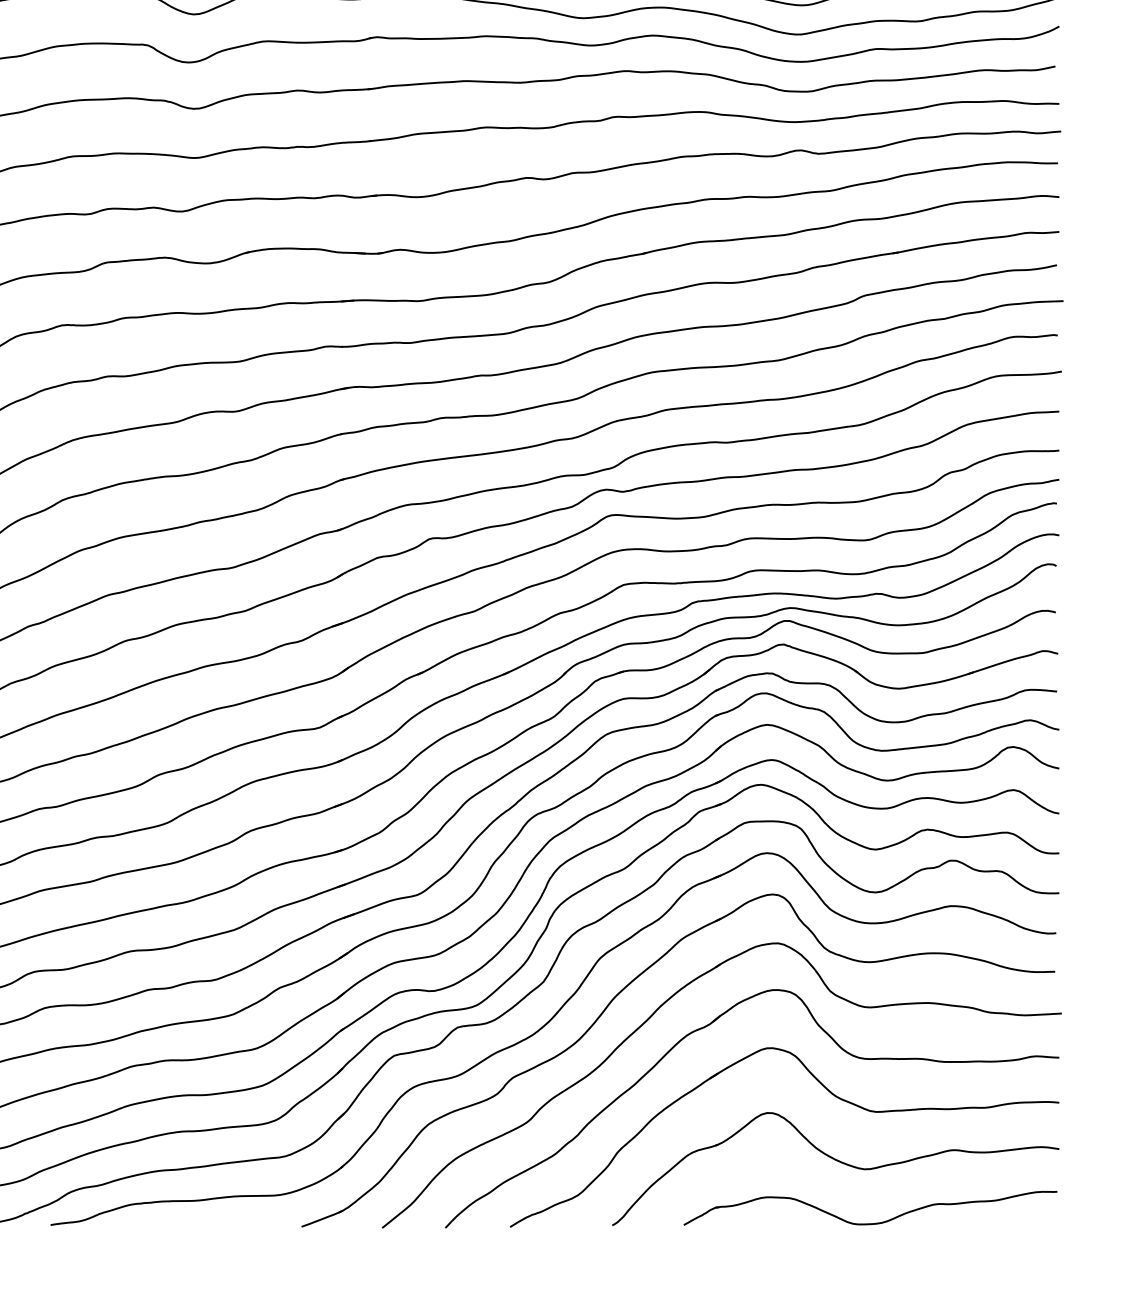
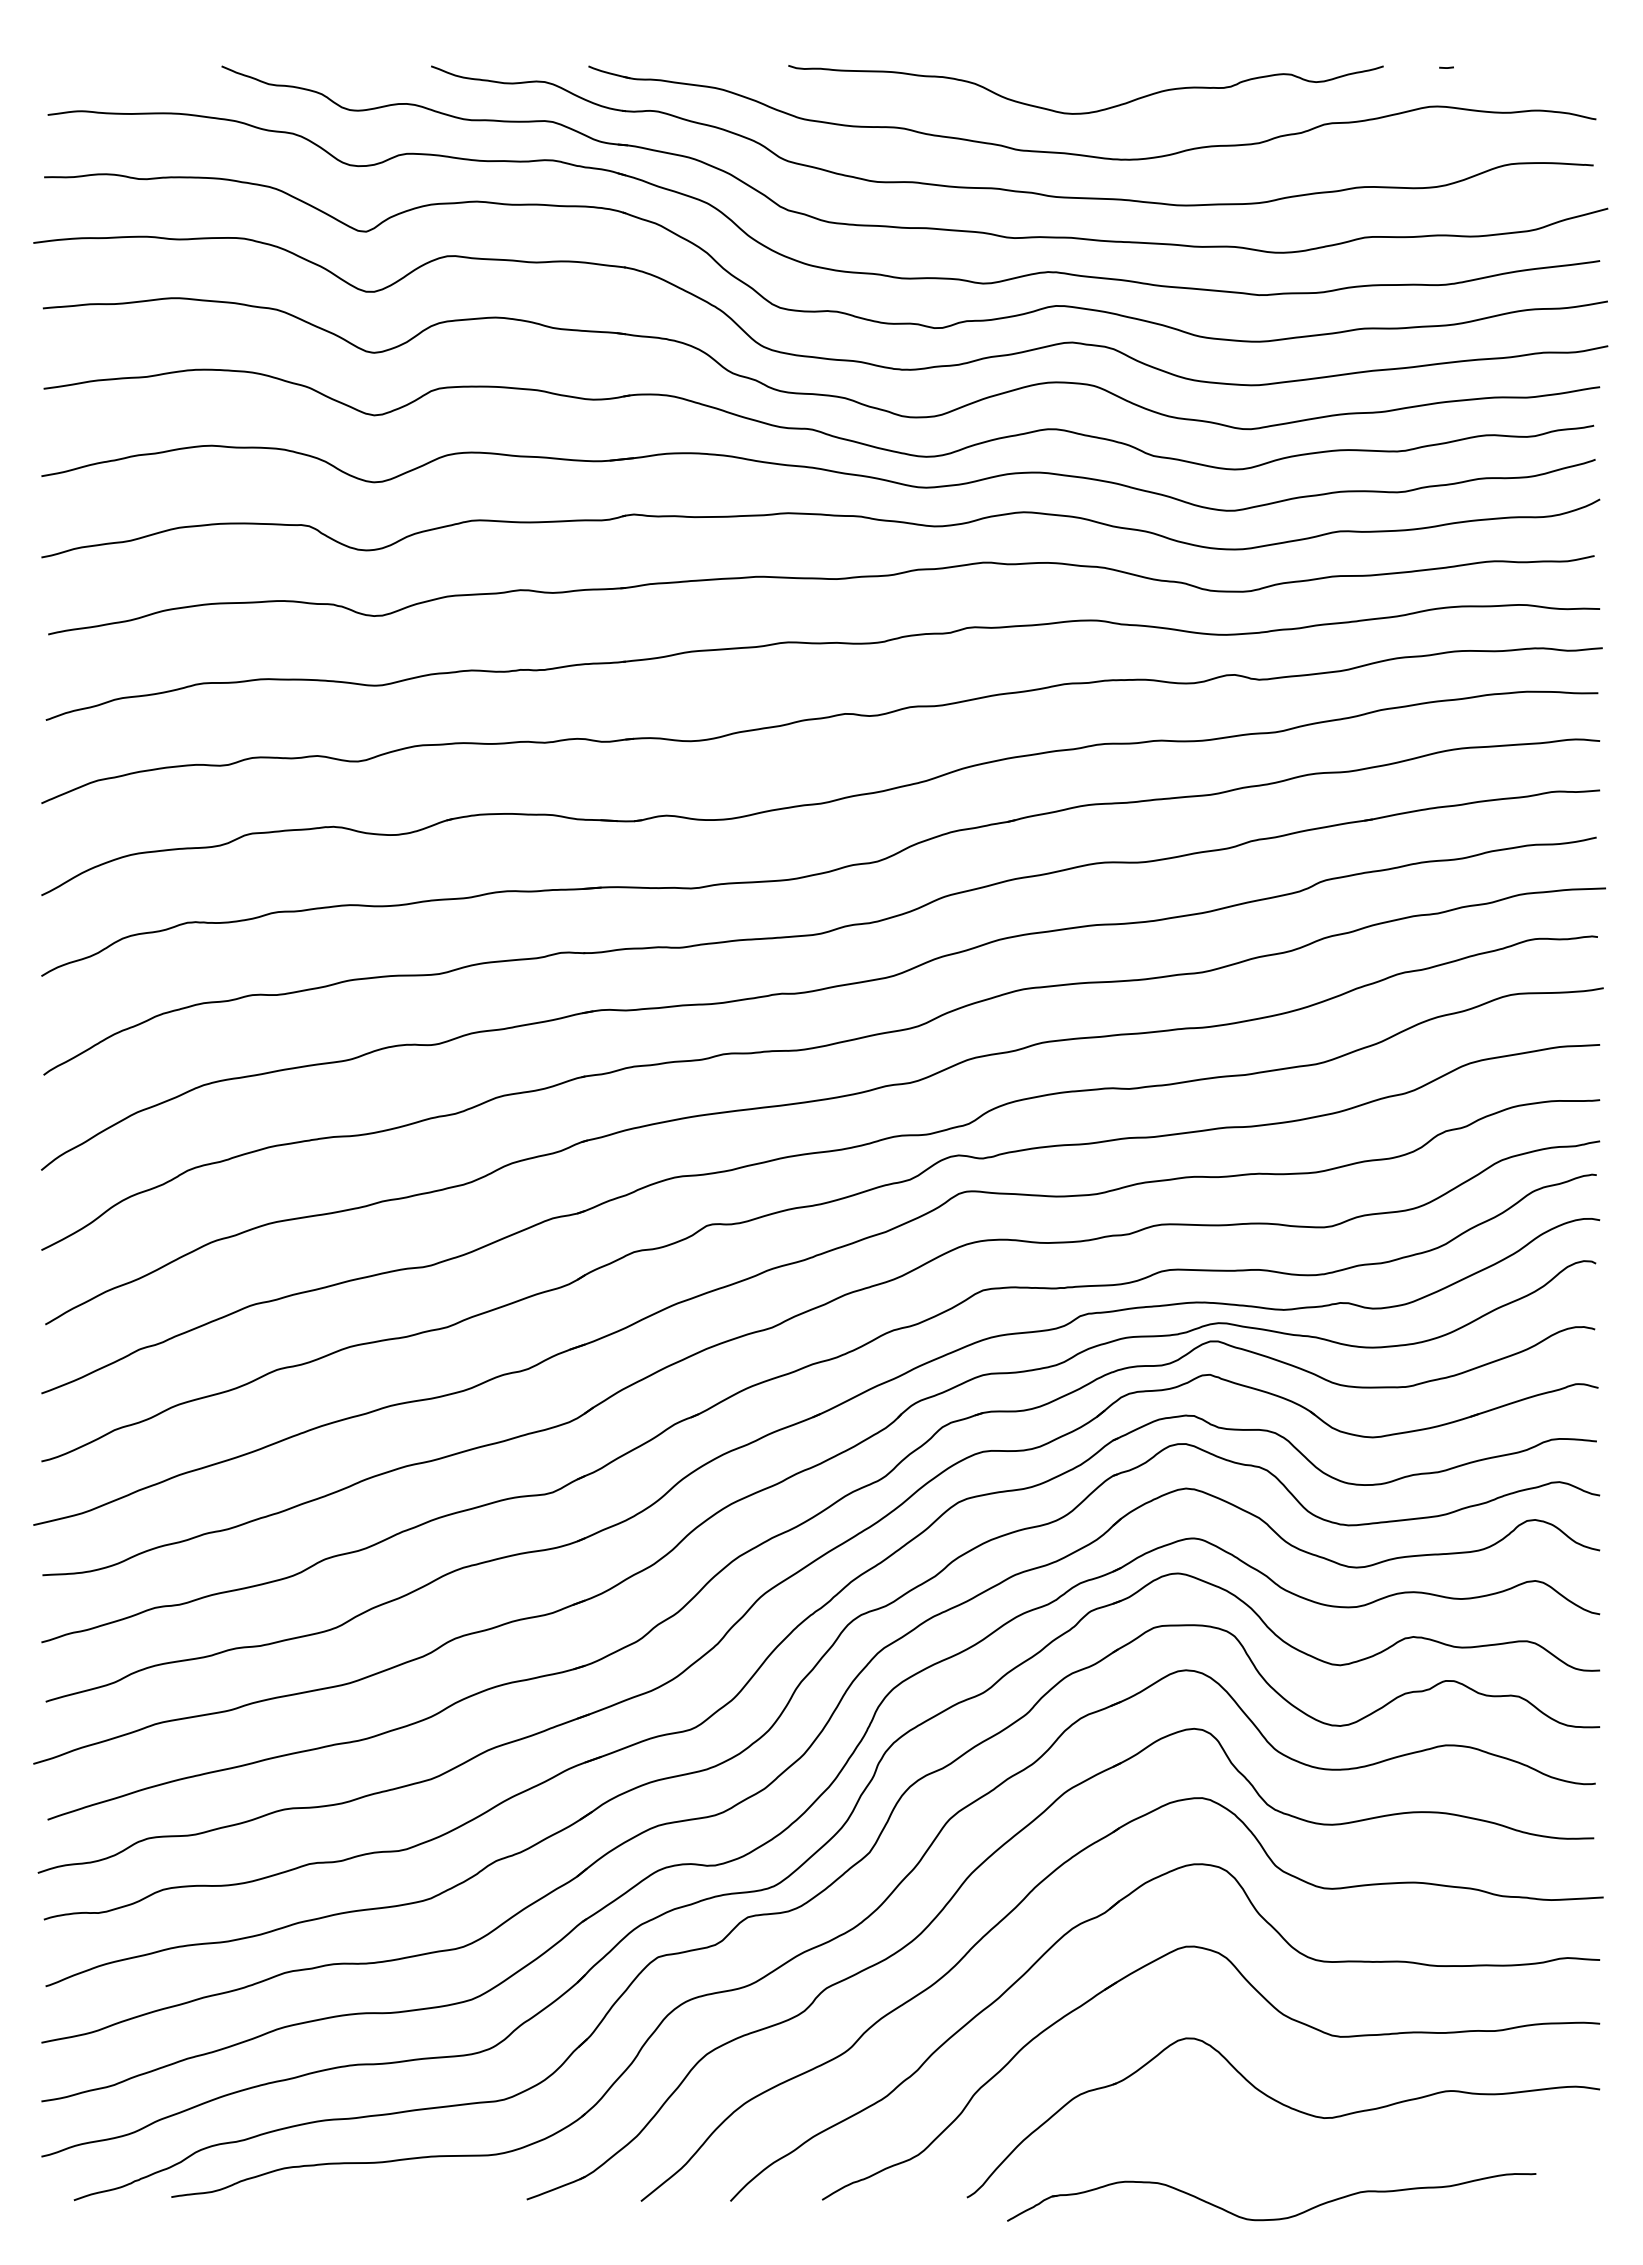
part: (871, 1223) -> (1272, 2218), moved

